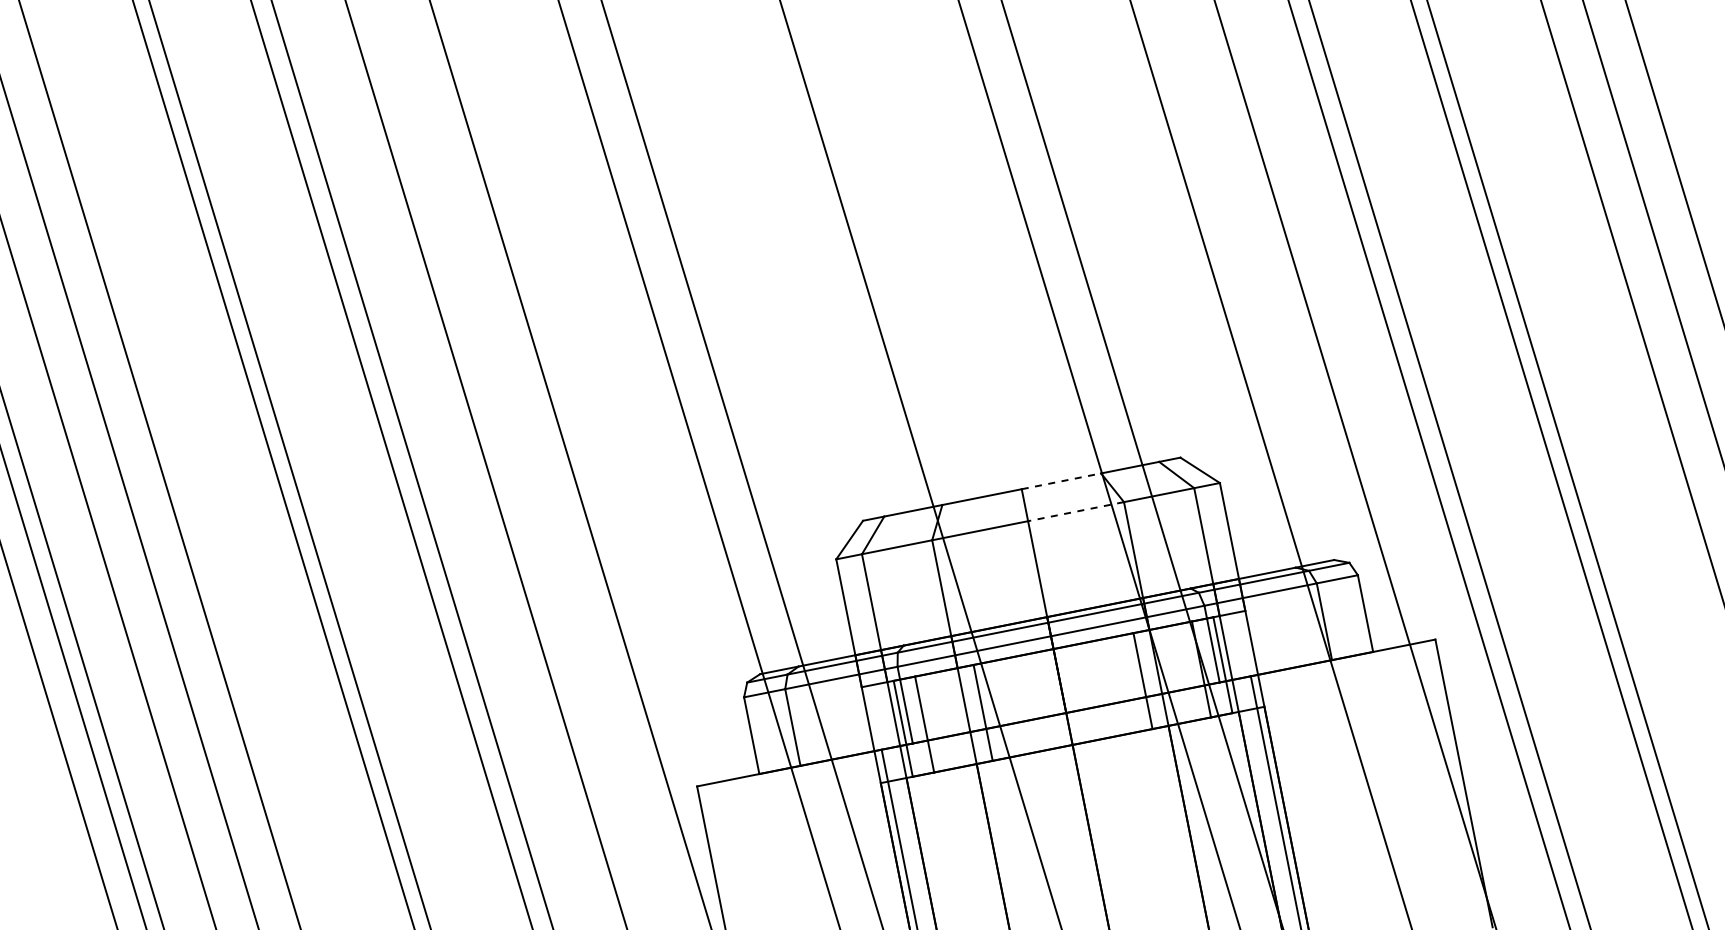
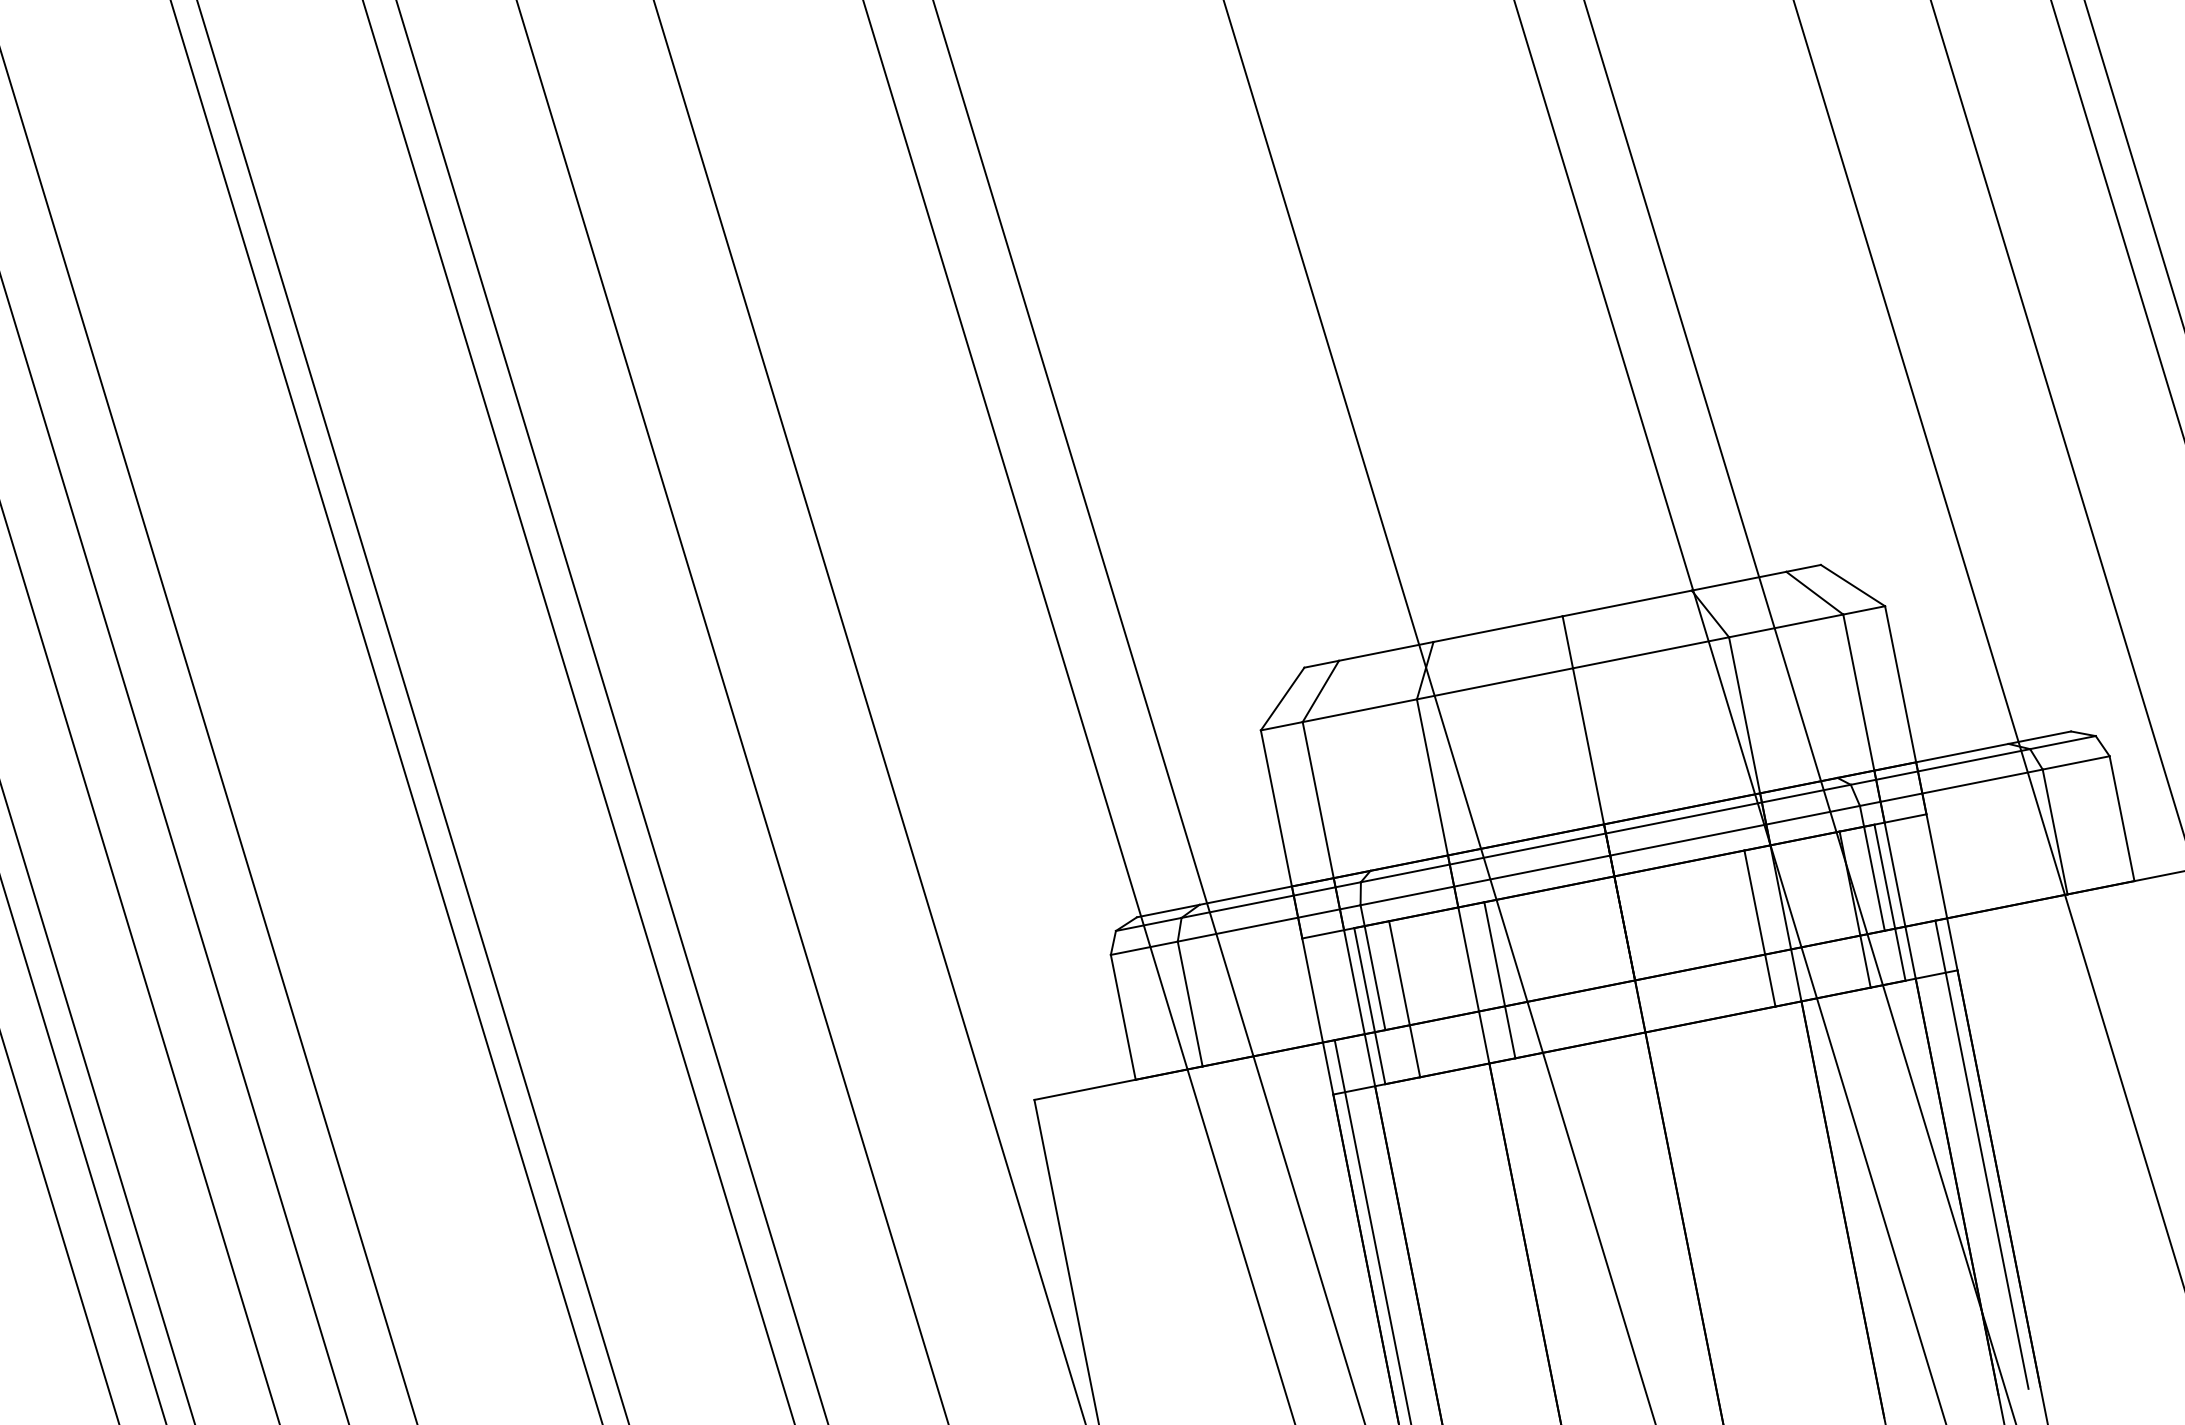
line: (1061, 481) -> (1627, 603), dashed -> solid
line: (1076, 511) -> (1651, 652), dashed -> solid

